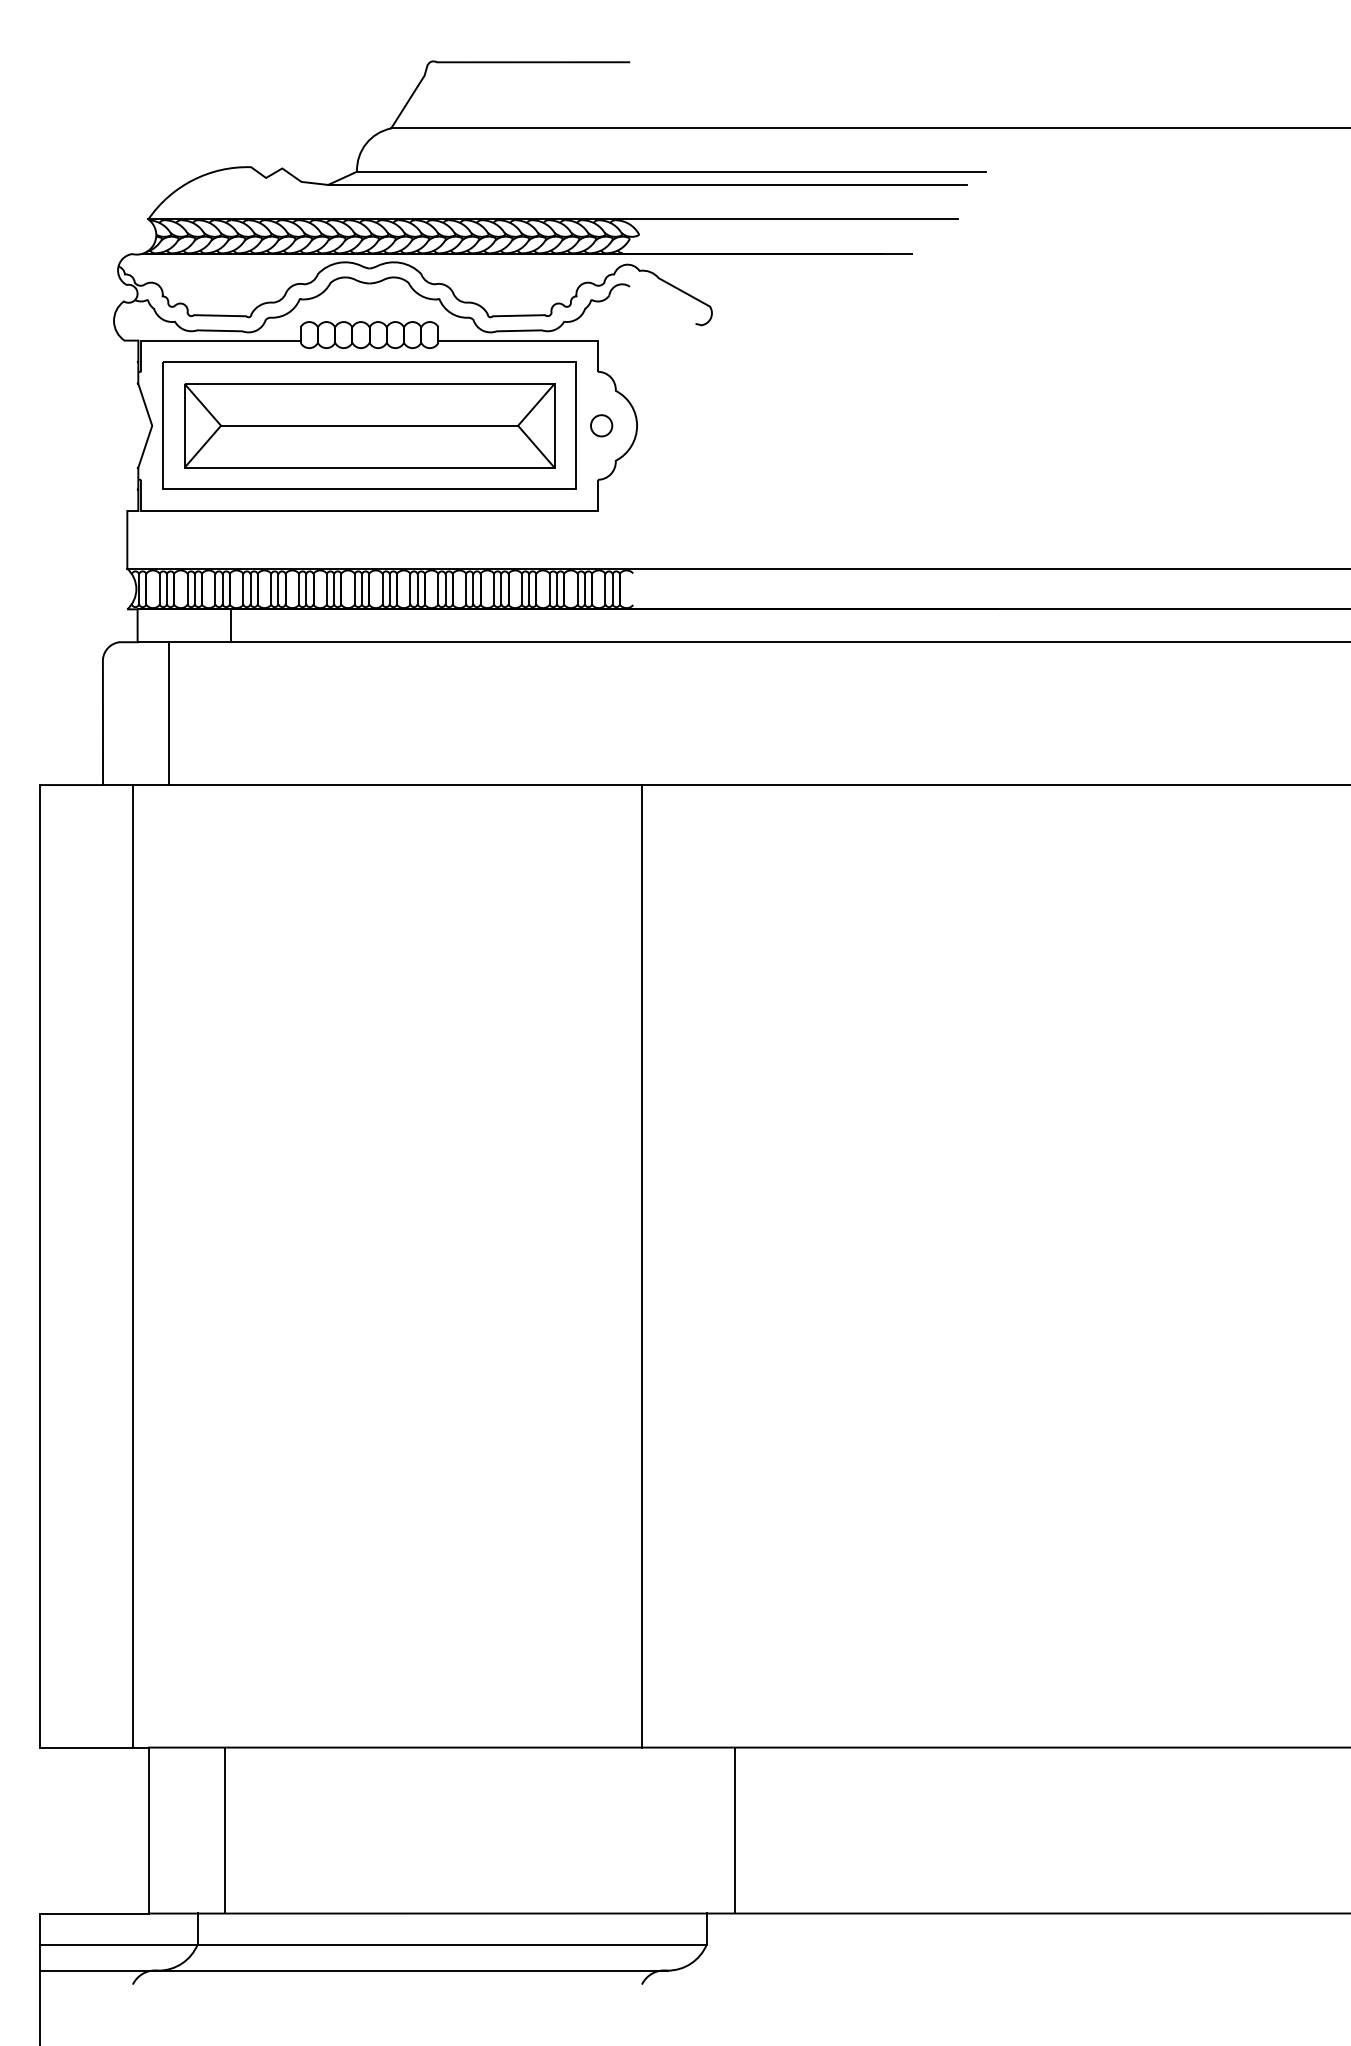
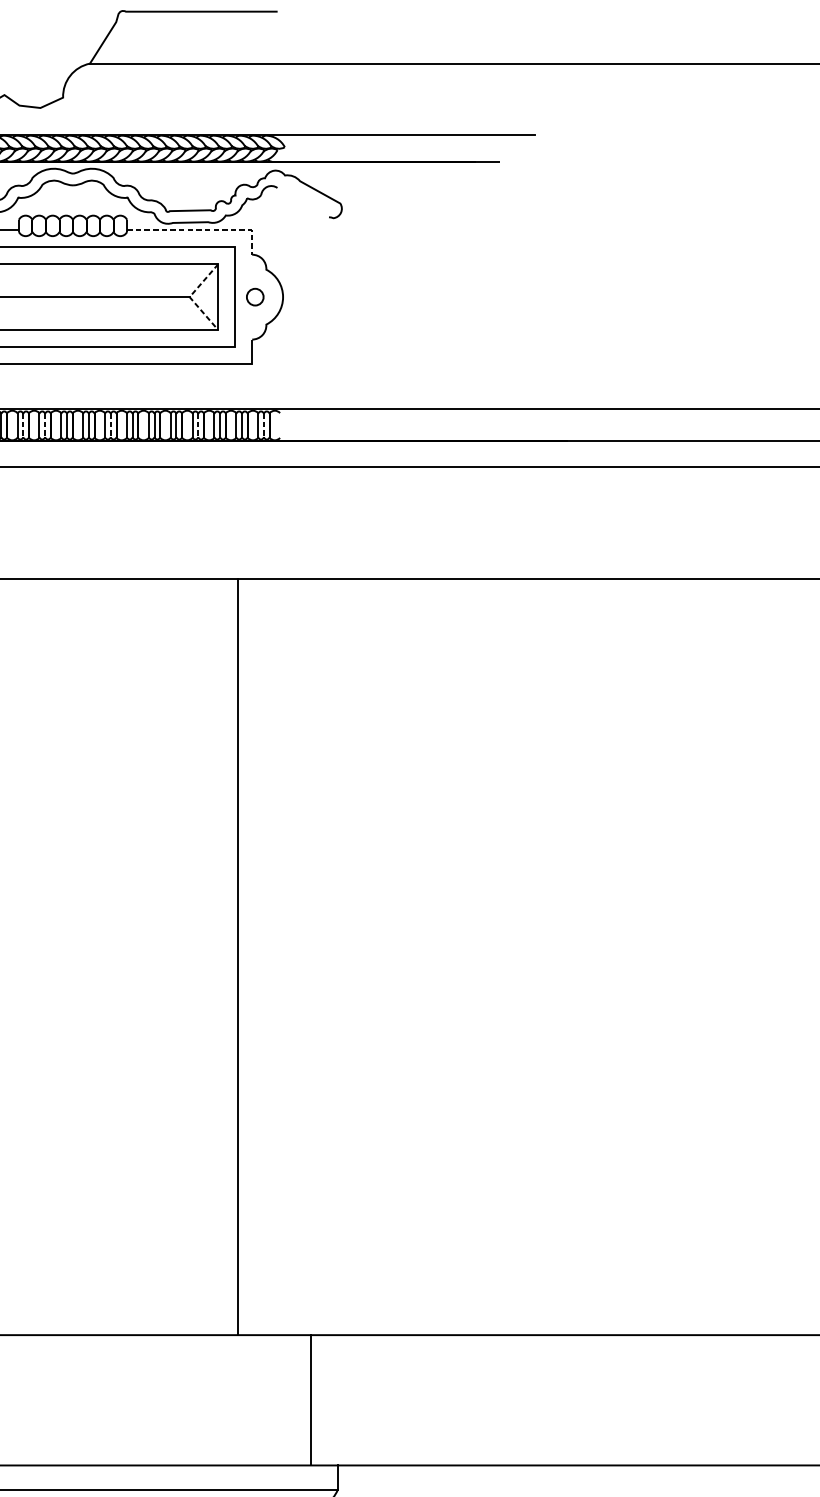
line: (671, 172) -> (310, 98), removed
line: (647, 184) -> (291, 107), removed
line: (535, 340) -> (203, 230), solid -> dashed
line: (518, 425) -> (189, 296), solid -> dashed
line: (306, 589) -> (23, 425), solid -> dashed
line: (334, 589) -> (45, 425), solid -> dashed
line: (417, 589) -> (110, 425), solid -> dashed
line: (529, 589) -> (198, 425), solid -> dashed
line: (612, 589) -> (263, 425), solid -> dashed
line: (641, 1266) -> (237, 957), moved
line: (734, 1829) -> (310, 1399), moved

